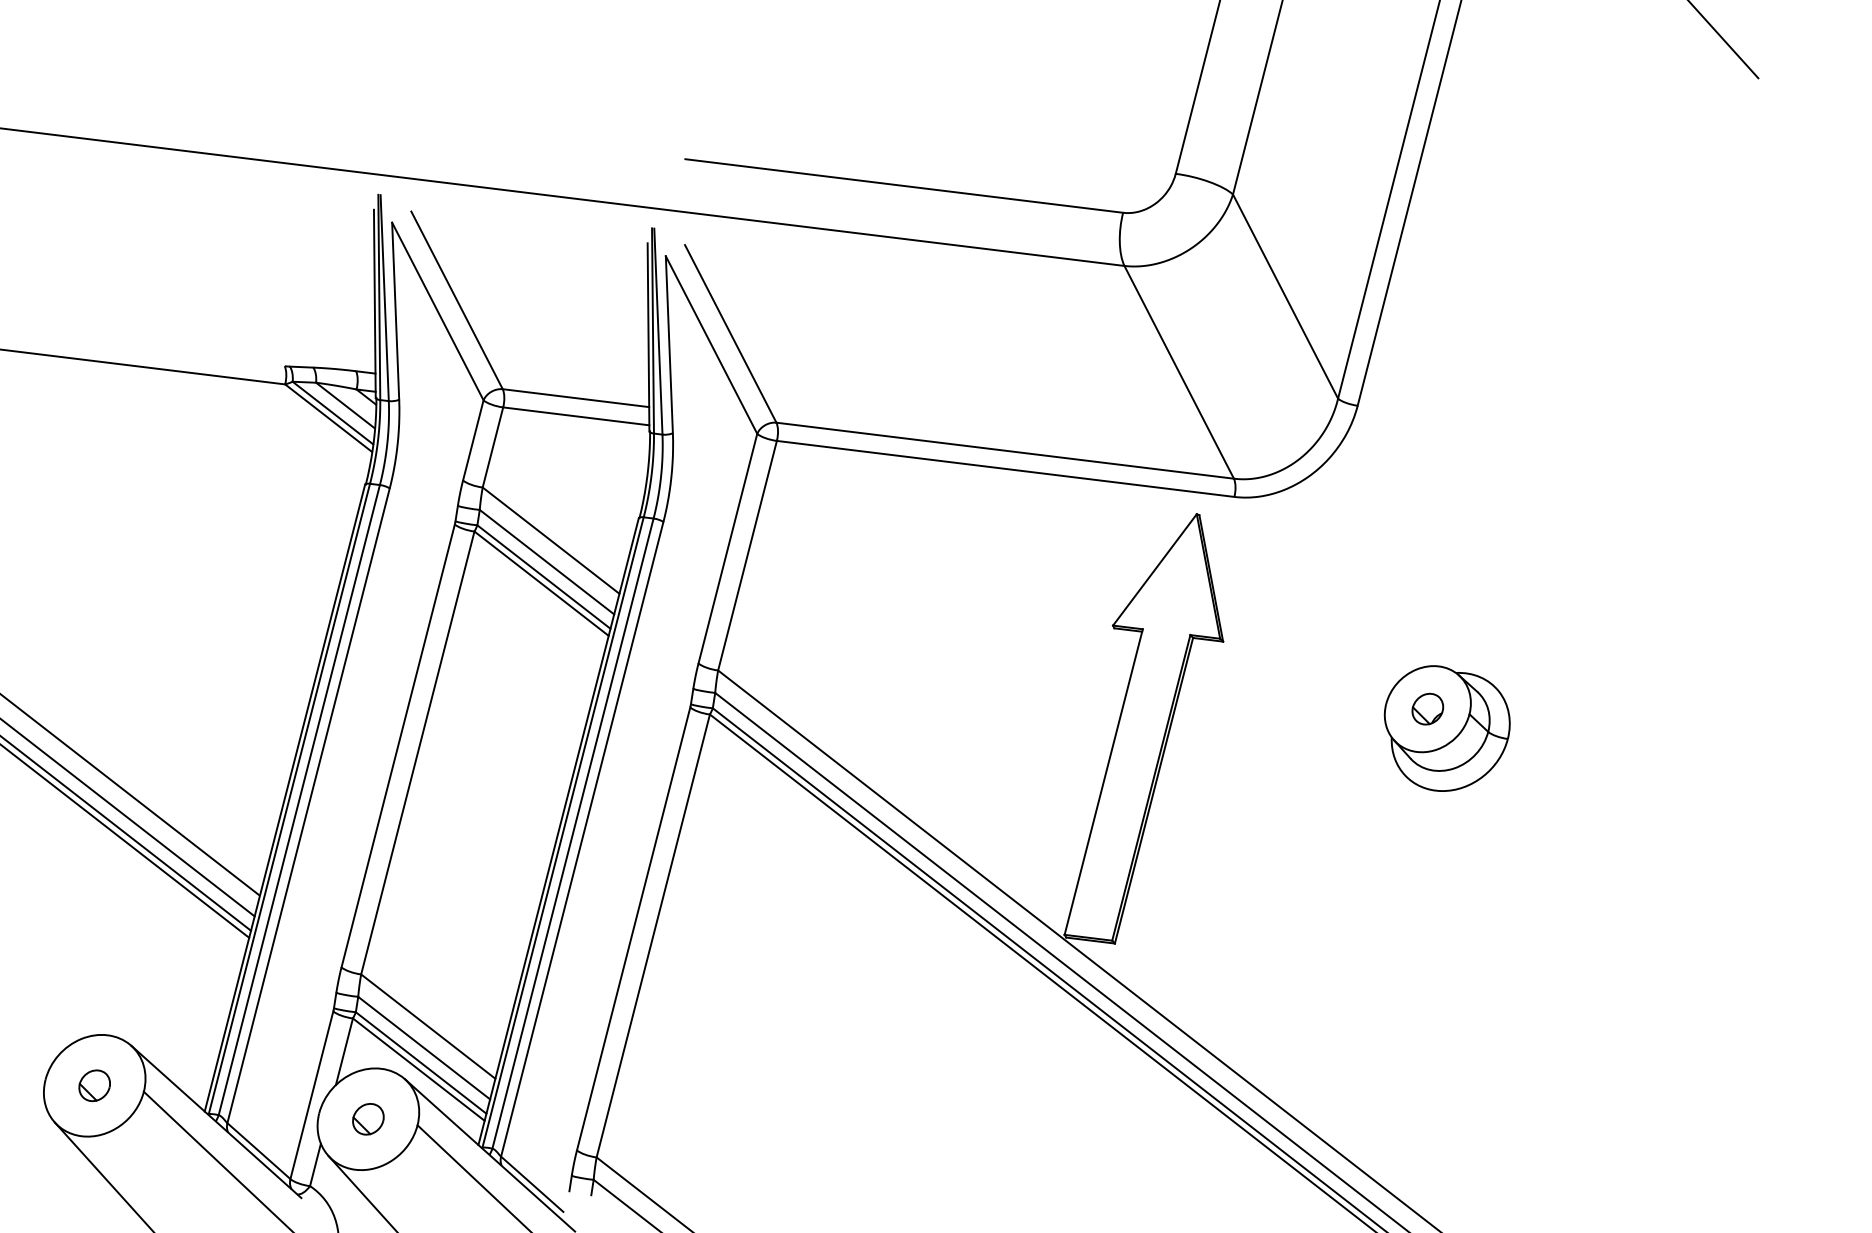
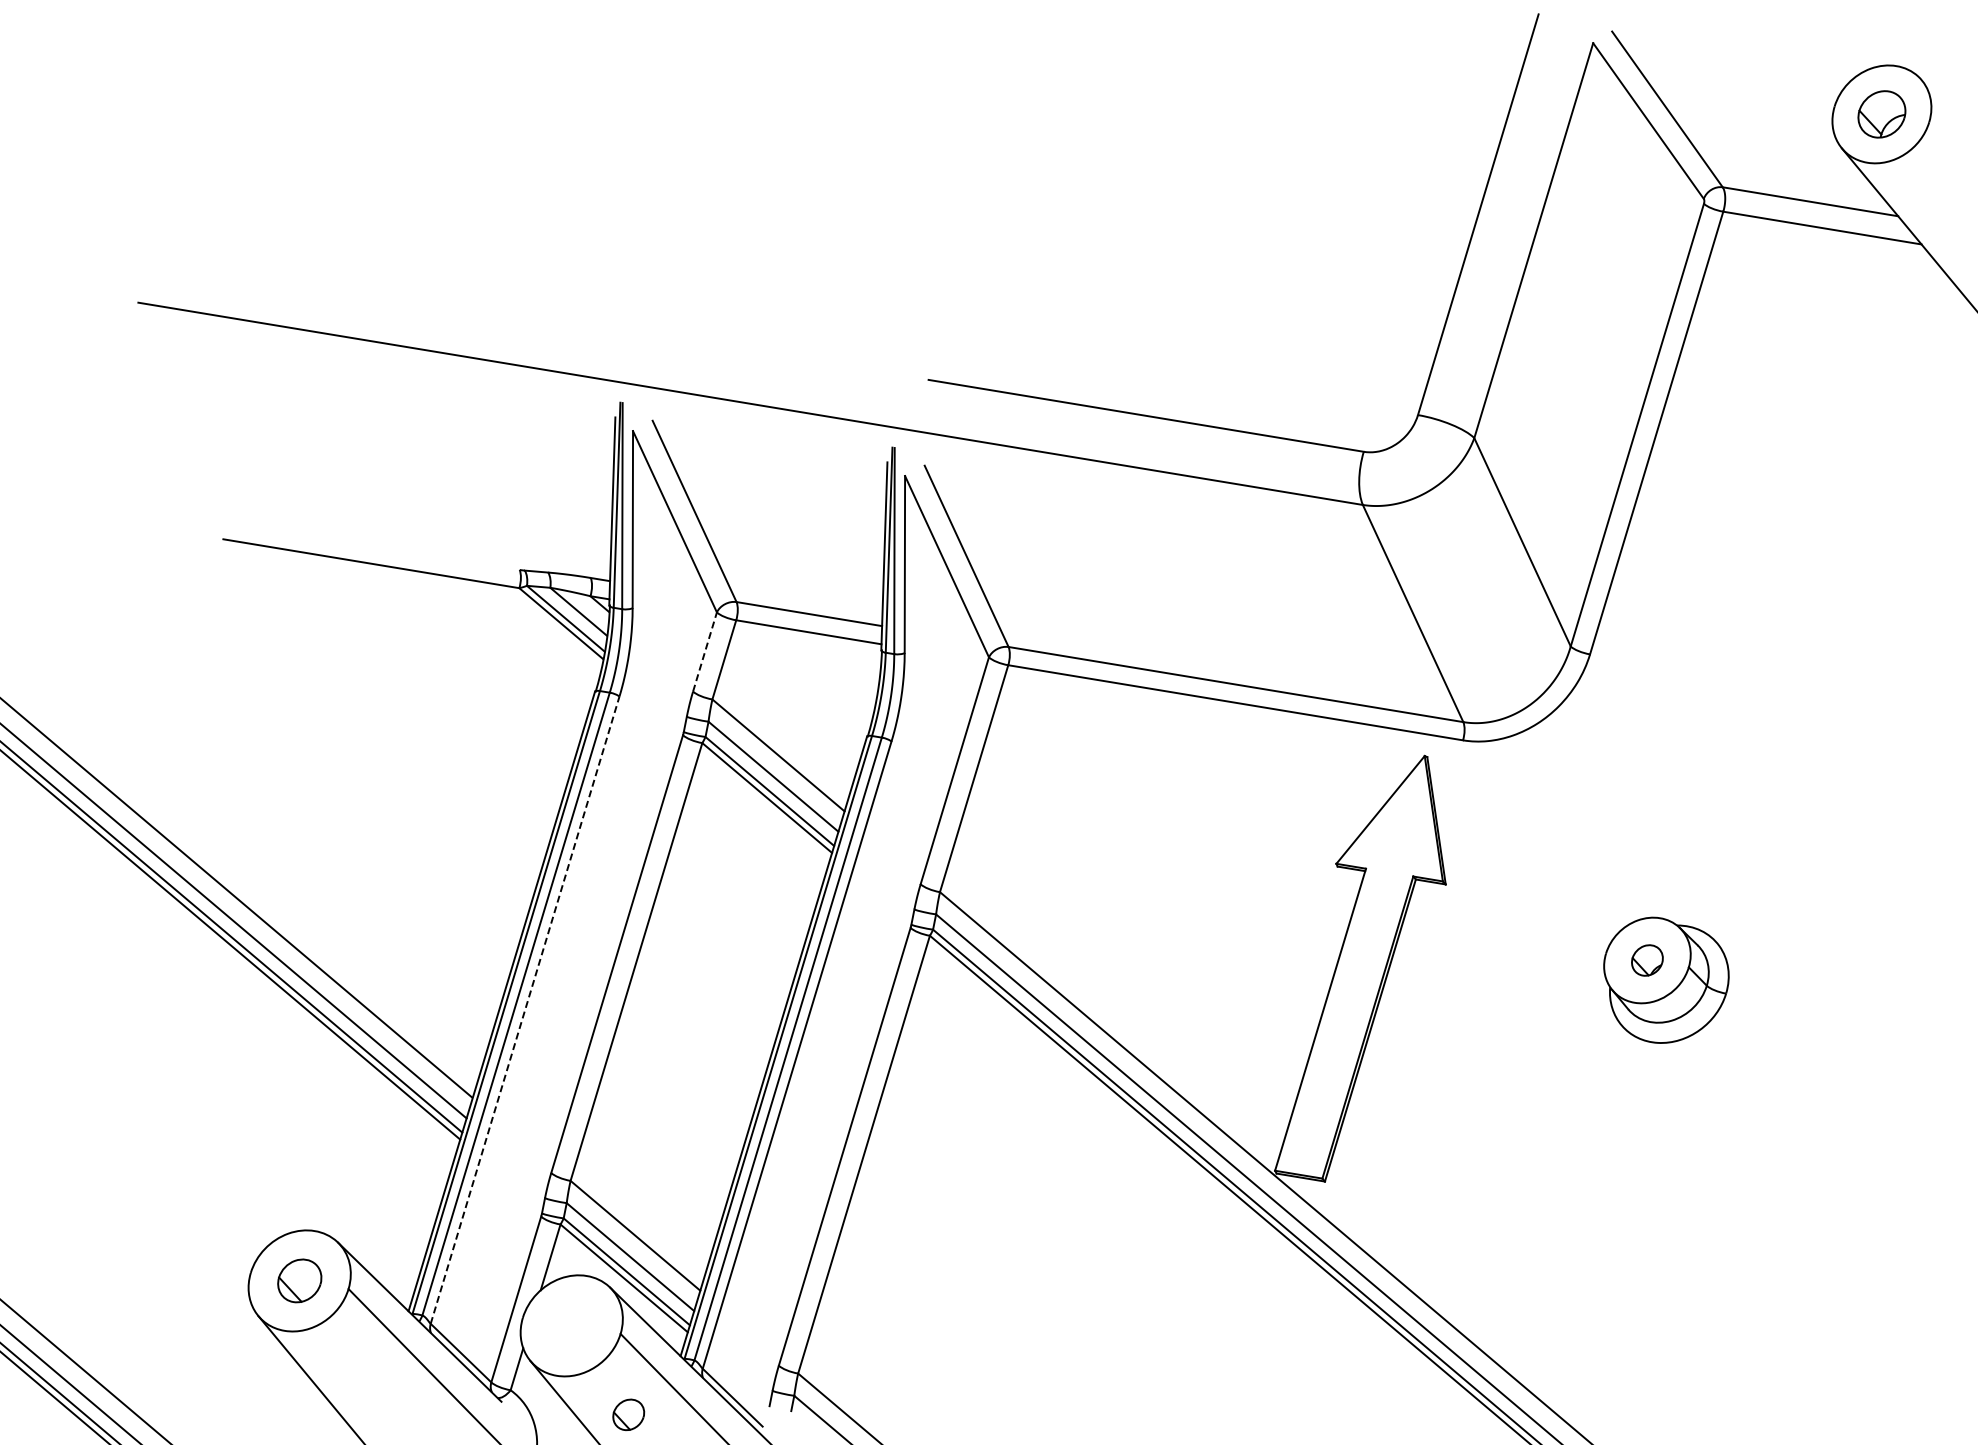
line: (473, 439) -> (705, 651), solid -> dashed
line: (308, 805) -> (525, 1009), solid -> dashed
part: (94, 1085) -> (299, 1280), size x1.4
part: (368, 1118) -> (628, 1414), moved

